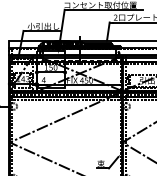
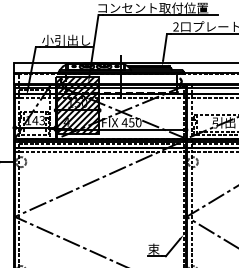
hatch: (50, 69) -> (76, 105), added

